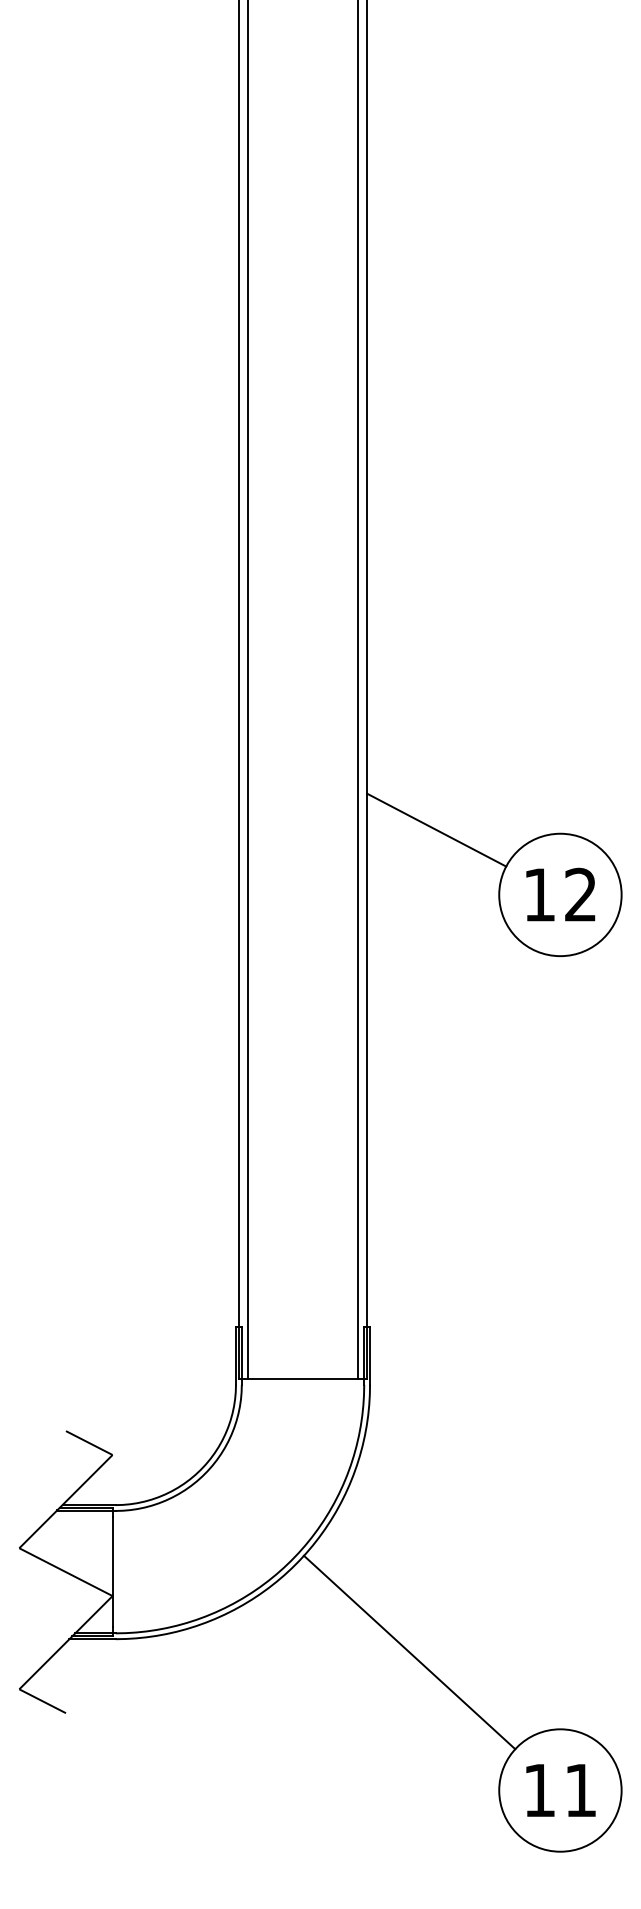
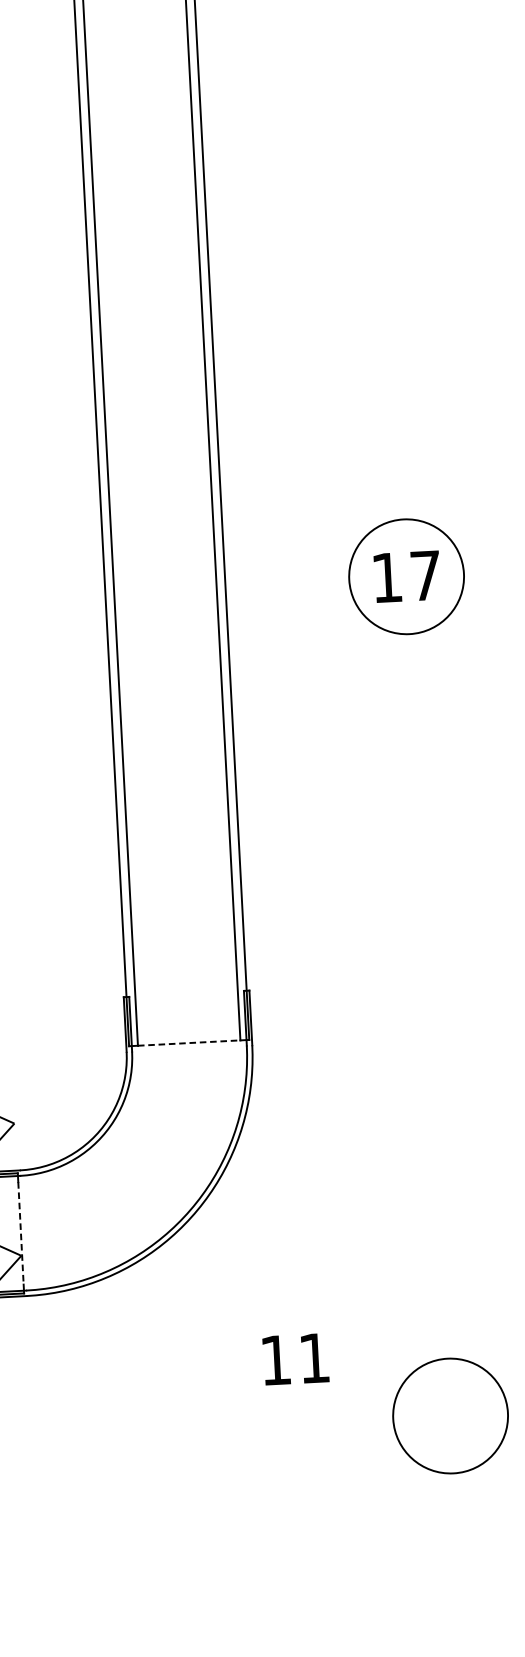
line: (436, 829) -> (287, 521), removed
text: (580, 894) -> (425, 575), 12 -> 17
line: (303, 1379) -> (189, 1043), solid -> dashed
line: (113, 1572) -> (21, 1233), solid -> dashed
line: (409, 1652) -> (302, 1294), removed
text: (560, 1790) -> (295, 1359), moved

